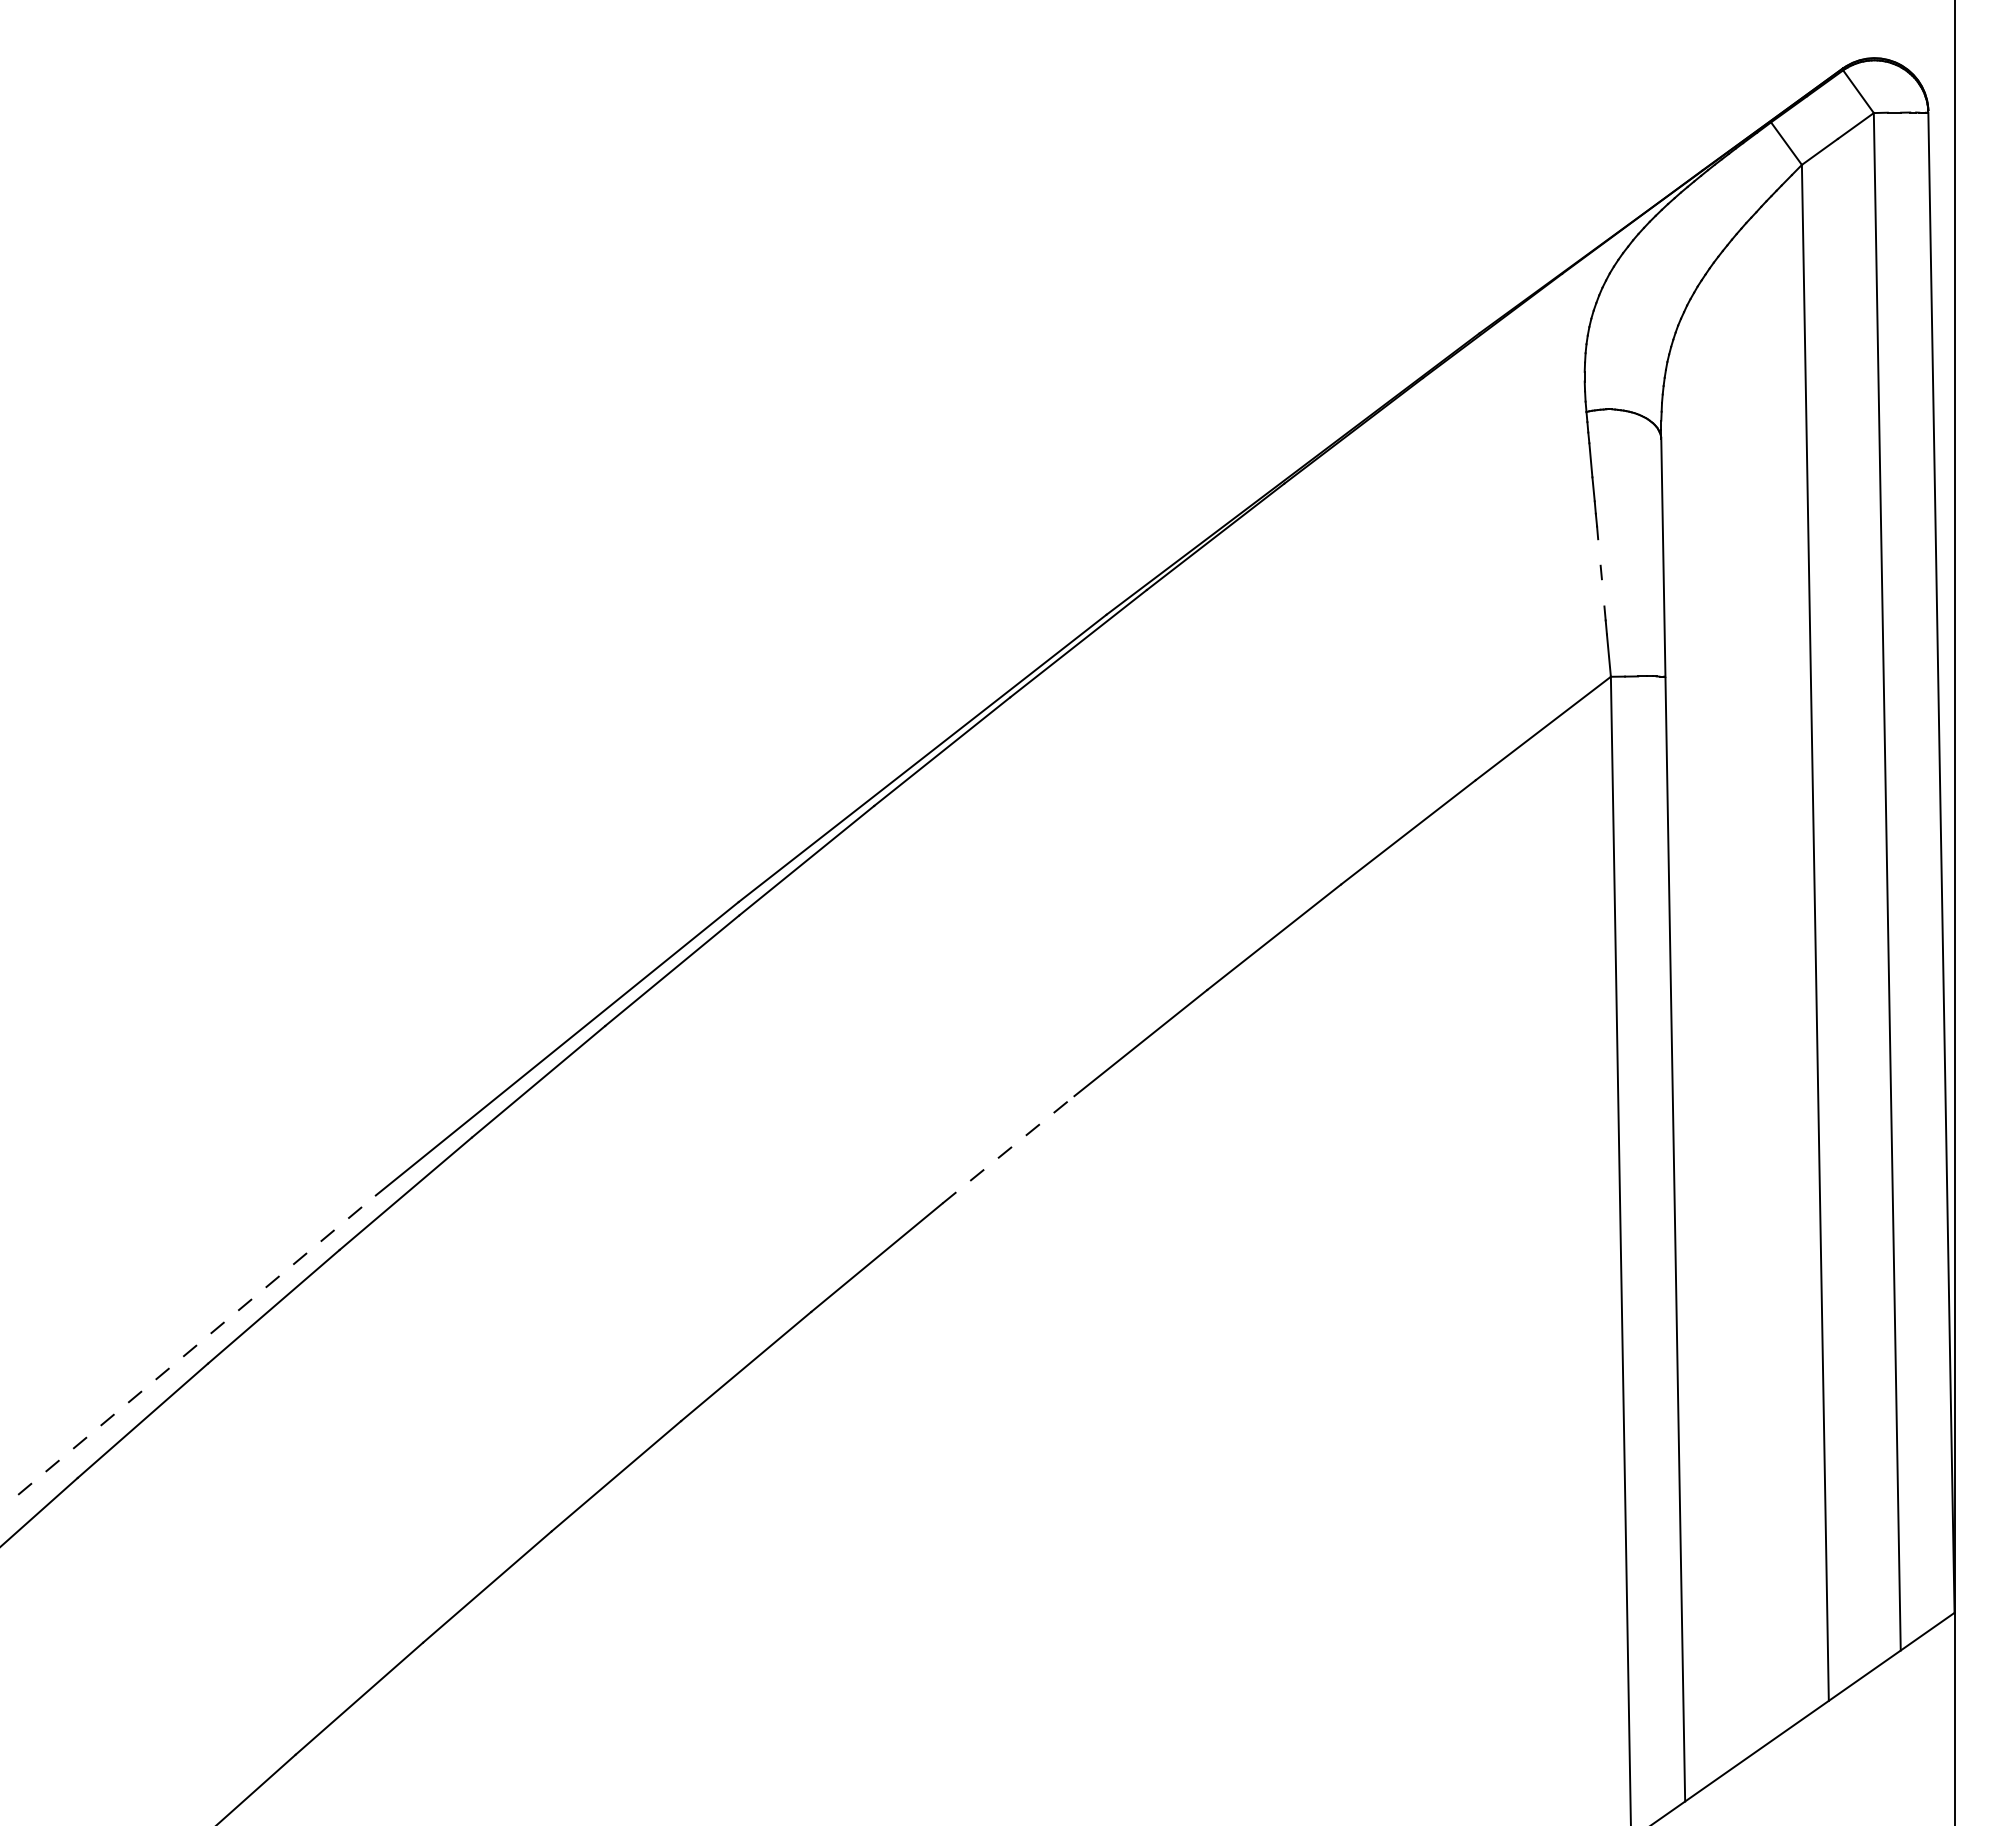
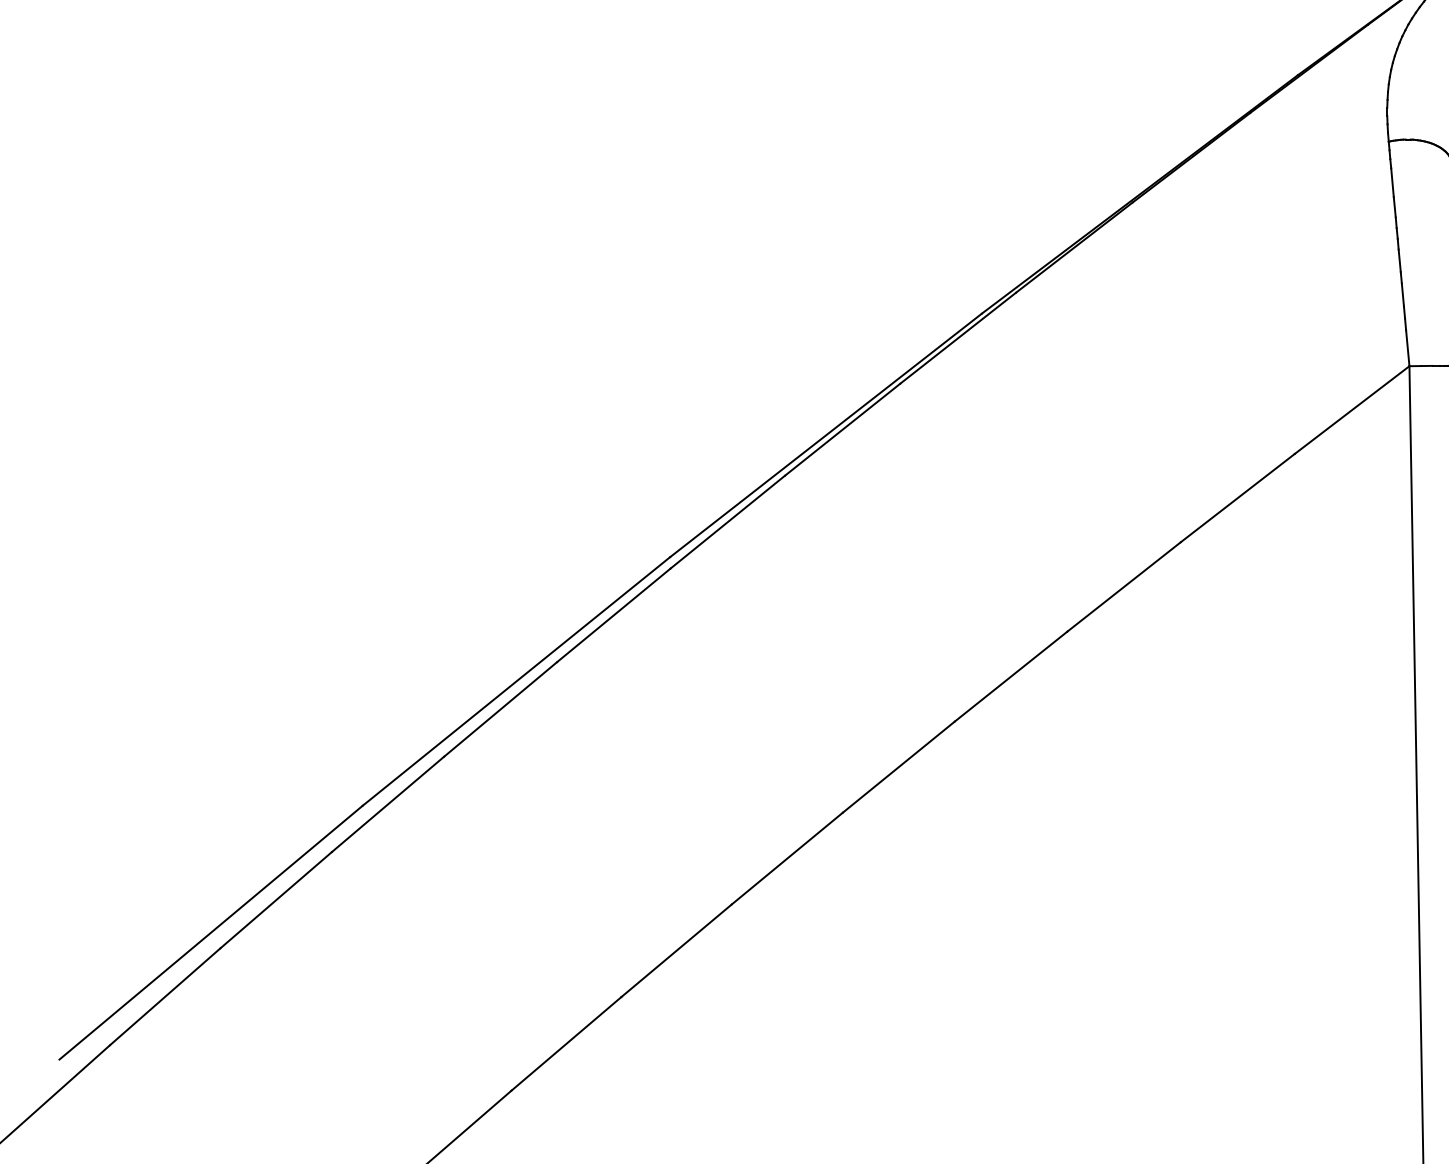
line: (1599, 552) -> (1399, 260), added
line: (1602, 592) -> (1402, 294), added
line: (1008, 1149) -> (898, 766), dashed -> solid
line: (197, 1344) -> (211, 932), dashed -> solid

